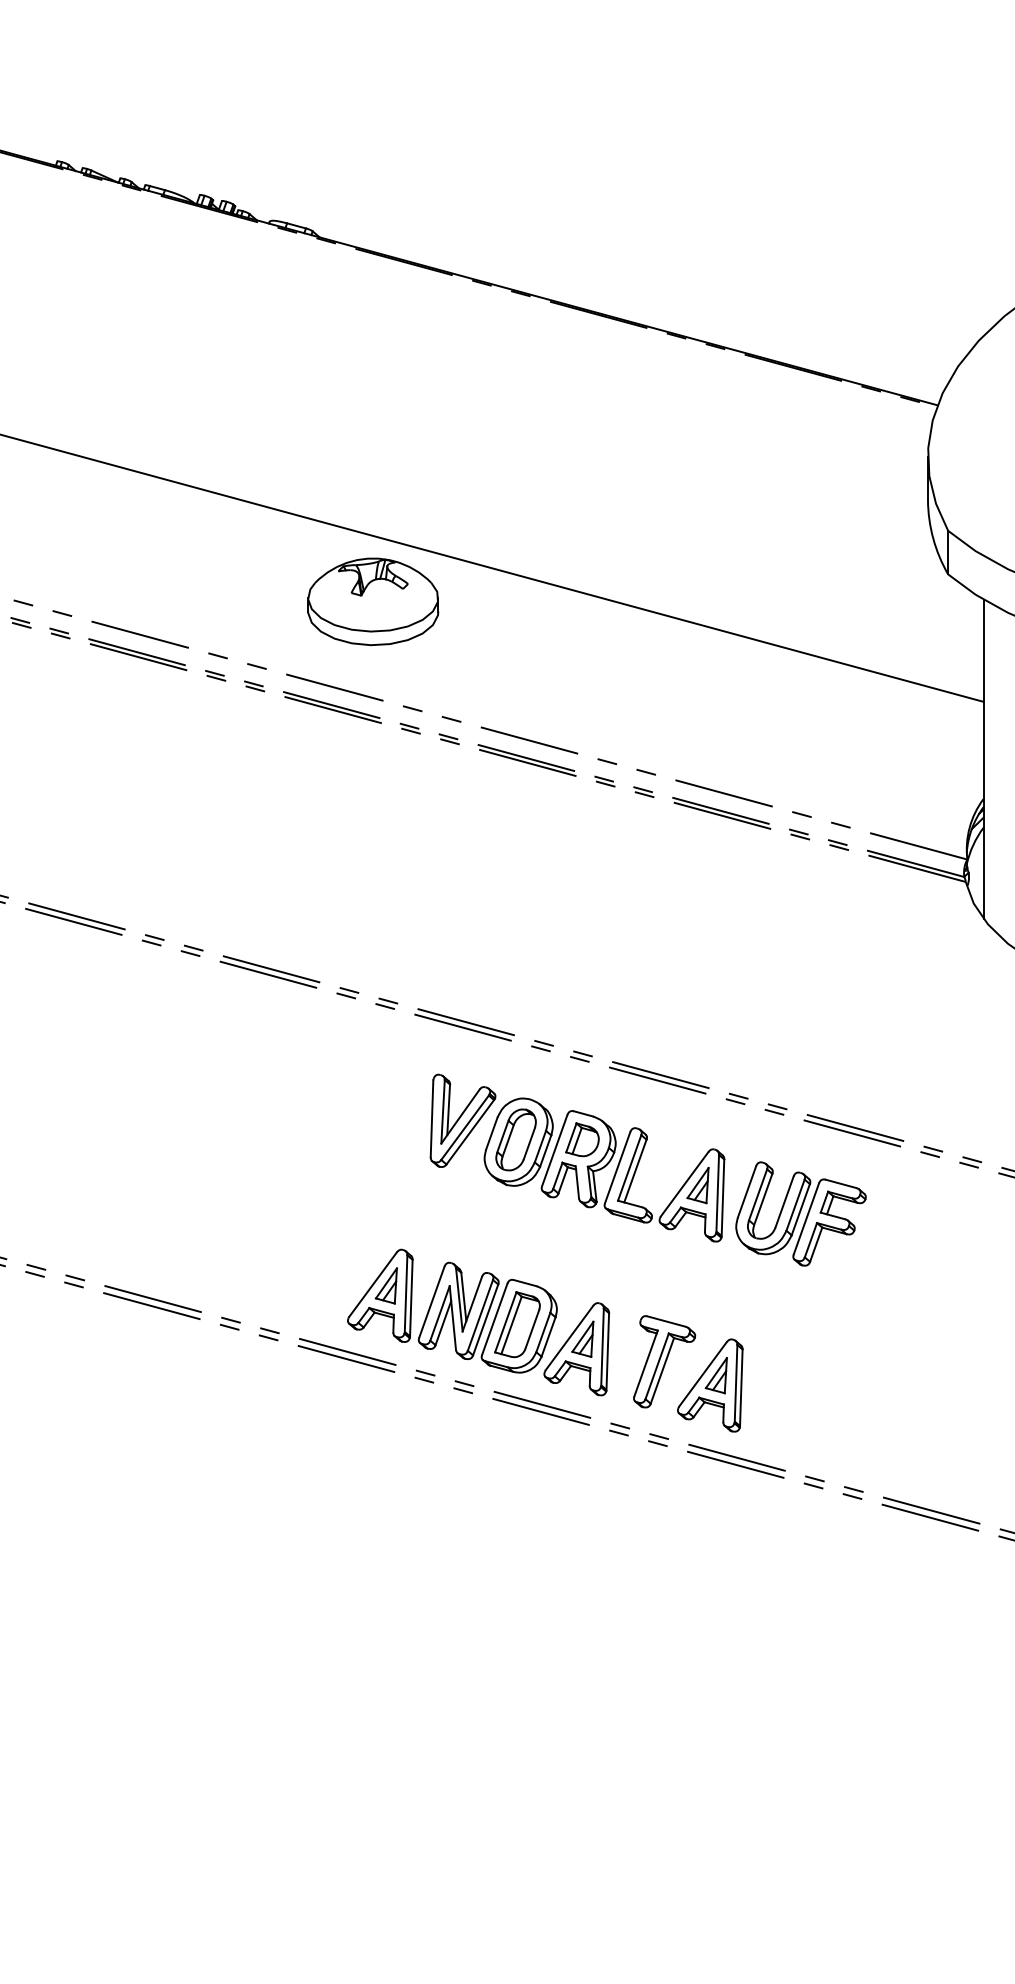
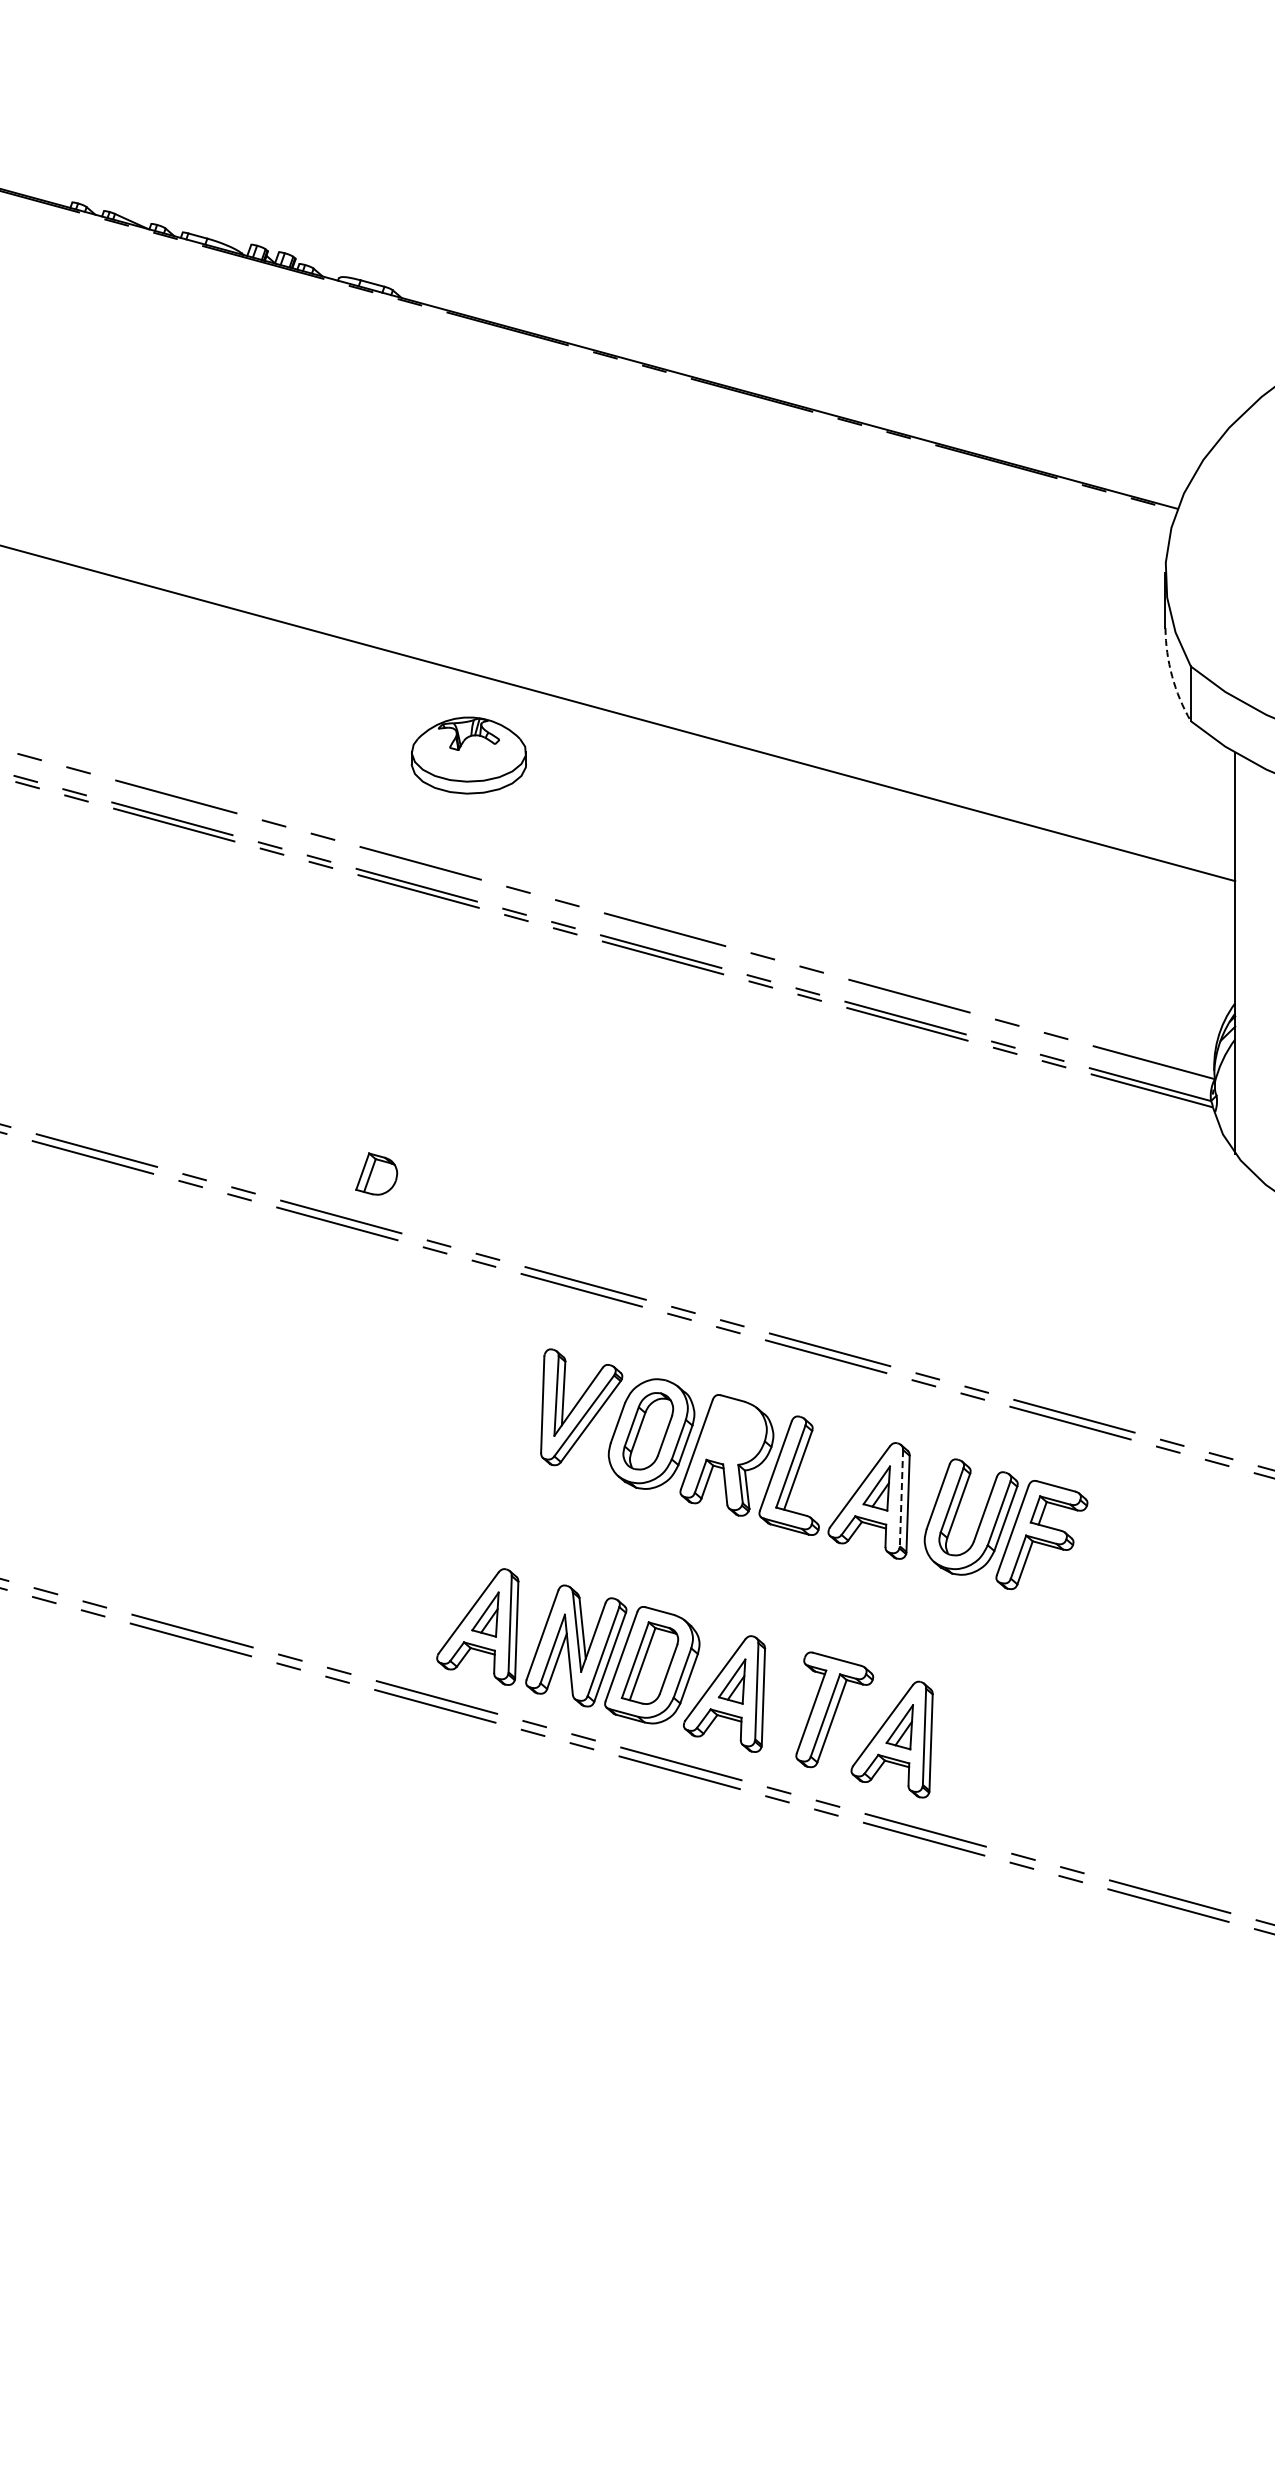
arc: (933, 538) -> (1172, 676), solid -> dashed
part: (372, 601) -> (468, 755), size x0.7
part: (582, 1139) -> (376, 1173), moved
line: (717, 1193) -> (901, 1498), solid -> dashed

